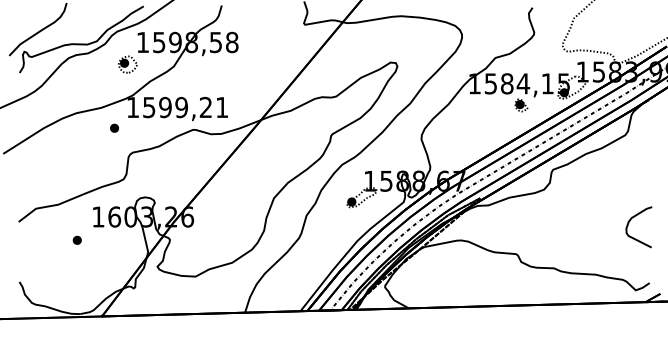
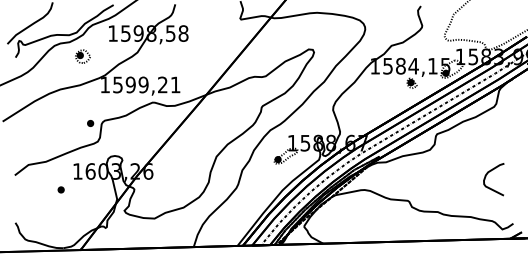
part: (127, 64) -> (82, 56), moved
part: (114, 127) -> (90, 122), moved
curve: (629, 223) -> (486, 176), moved

